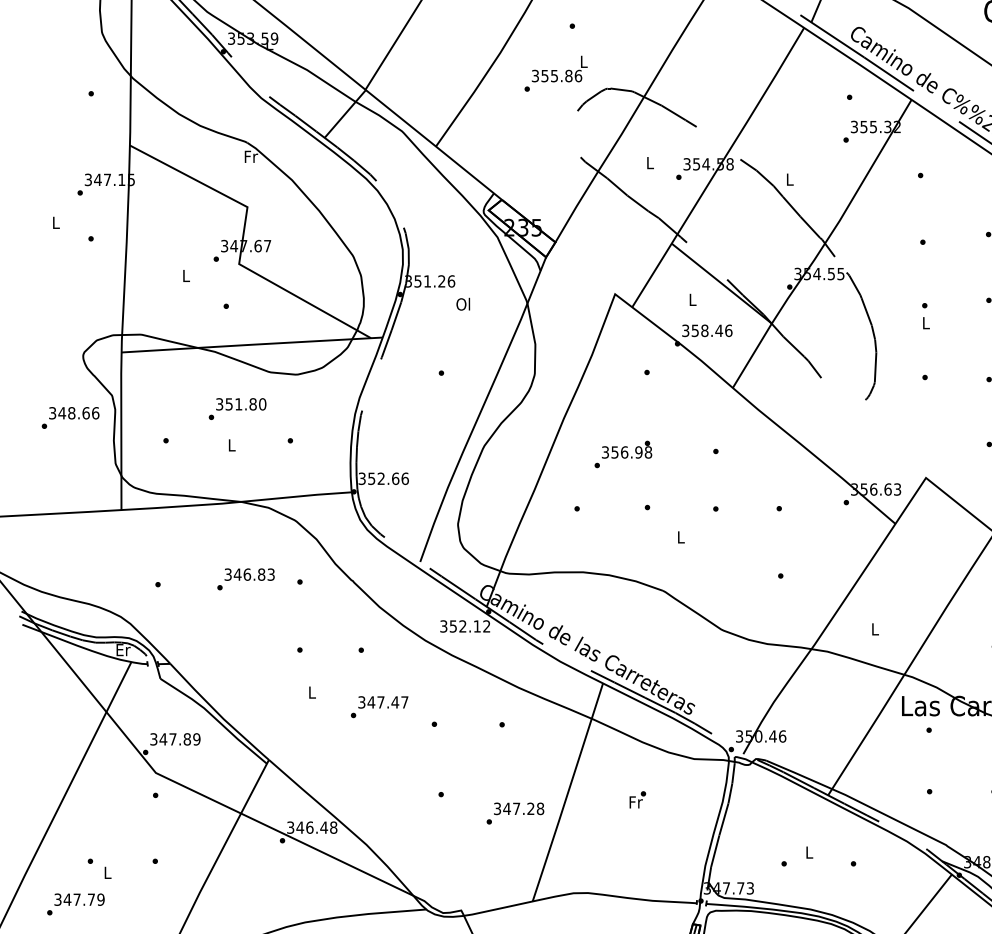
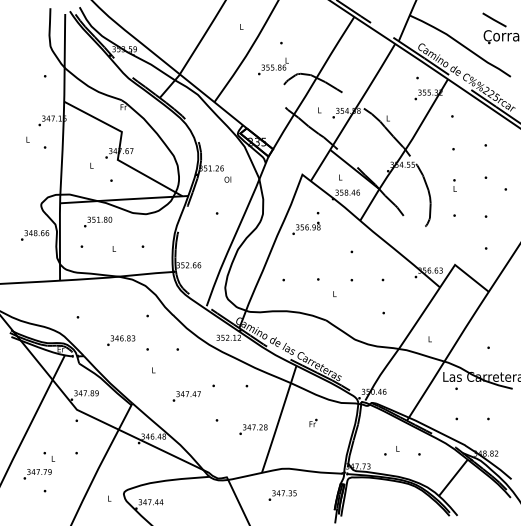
text: (238, 407) -> (98, 221), moved
text: (623, 452) -> (306, 227), moved
text: (246, 578) -> (121, 340), moved
text: (379, 707) -> (186, 396), moved

